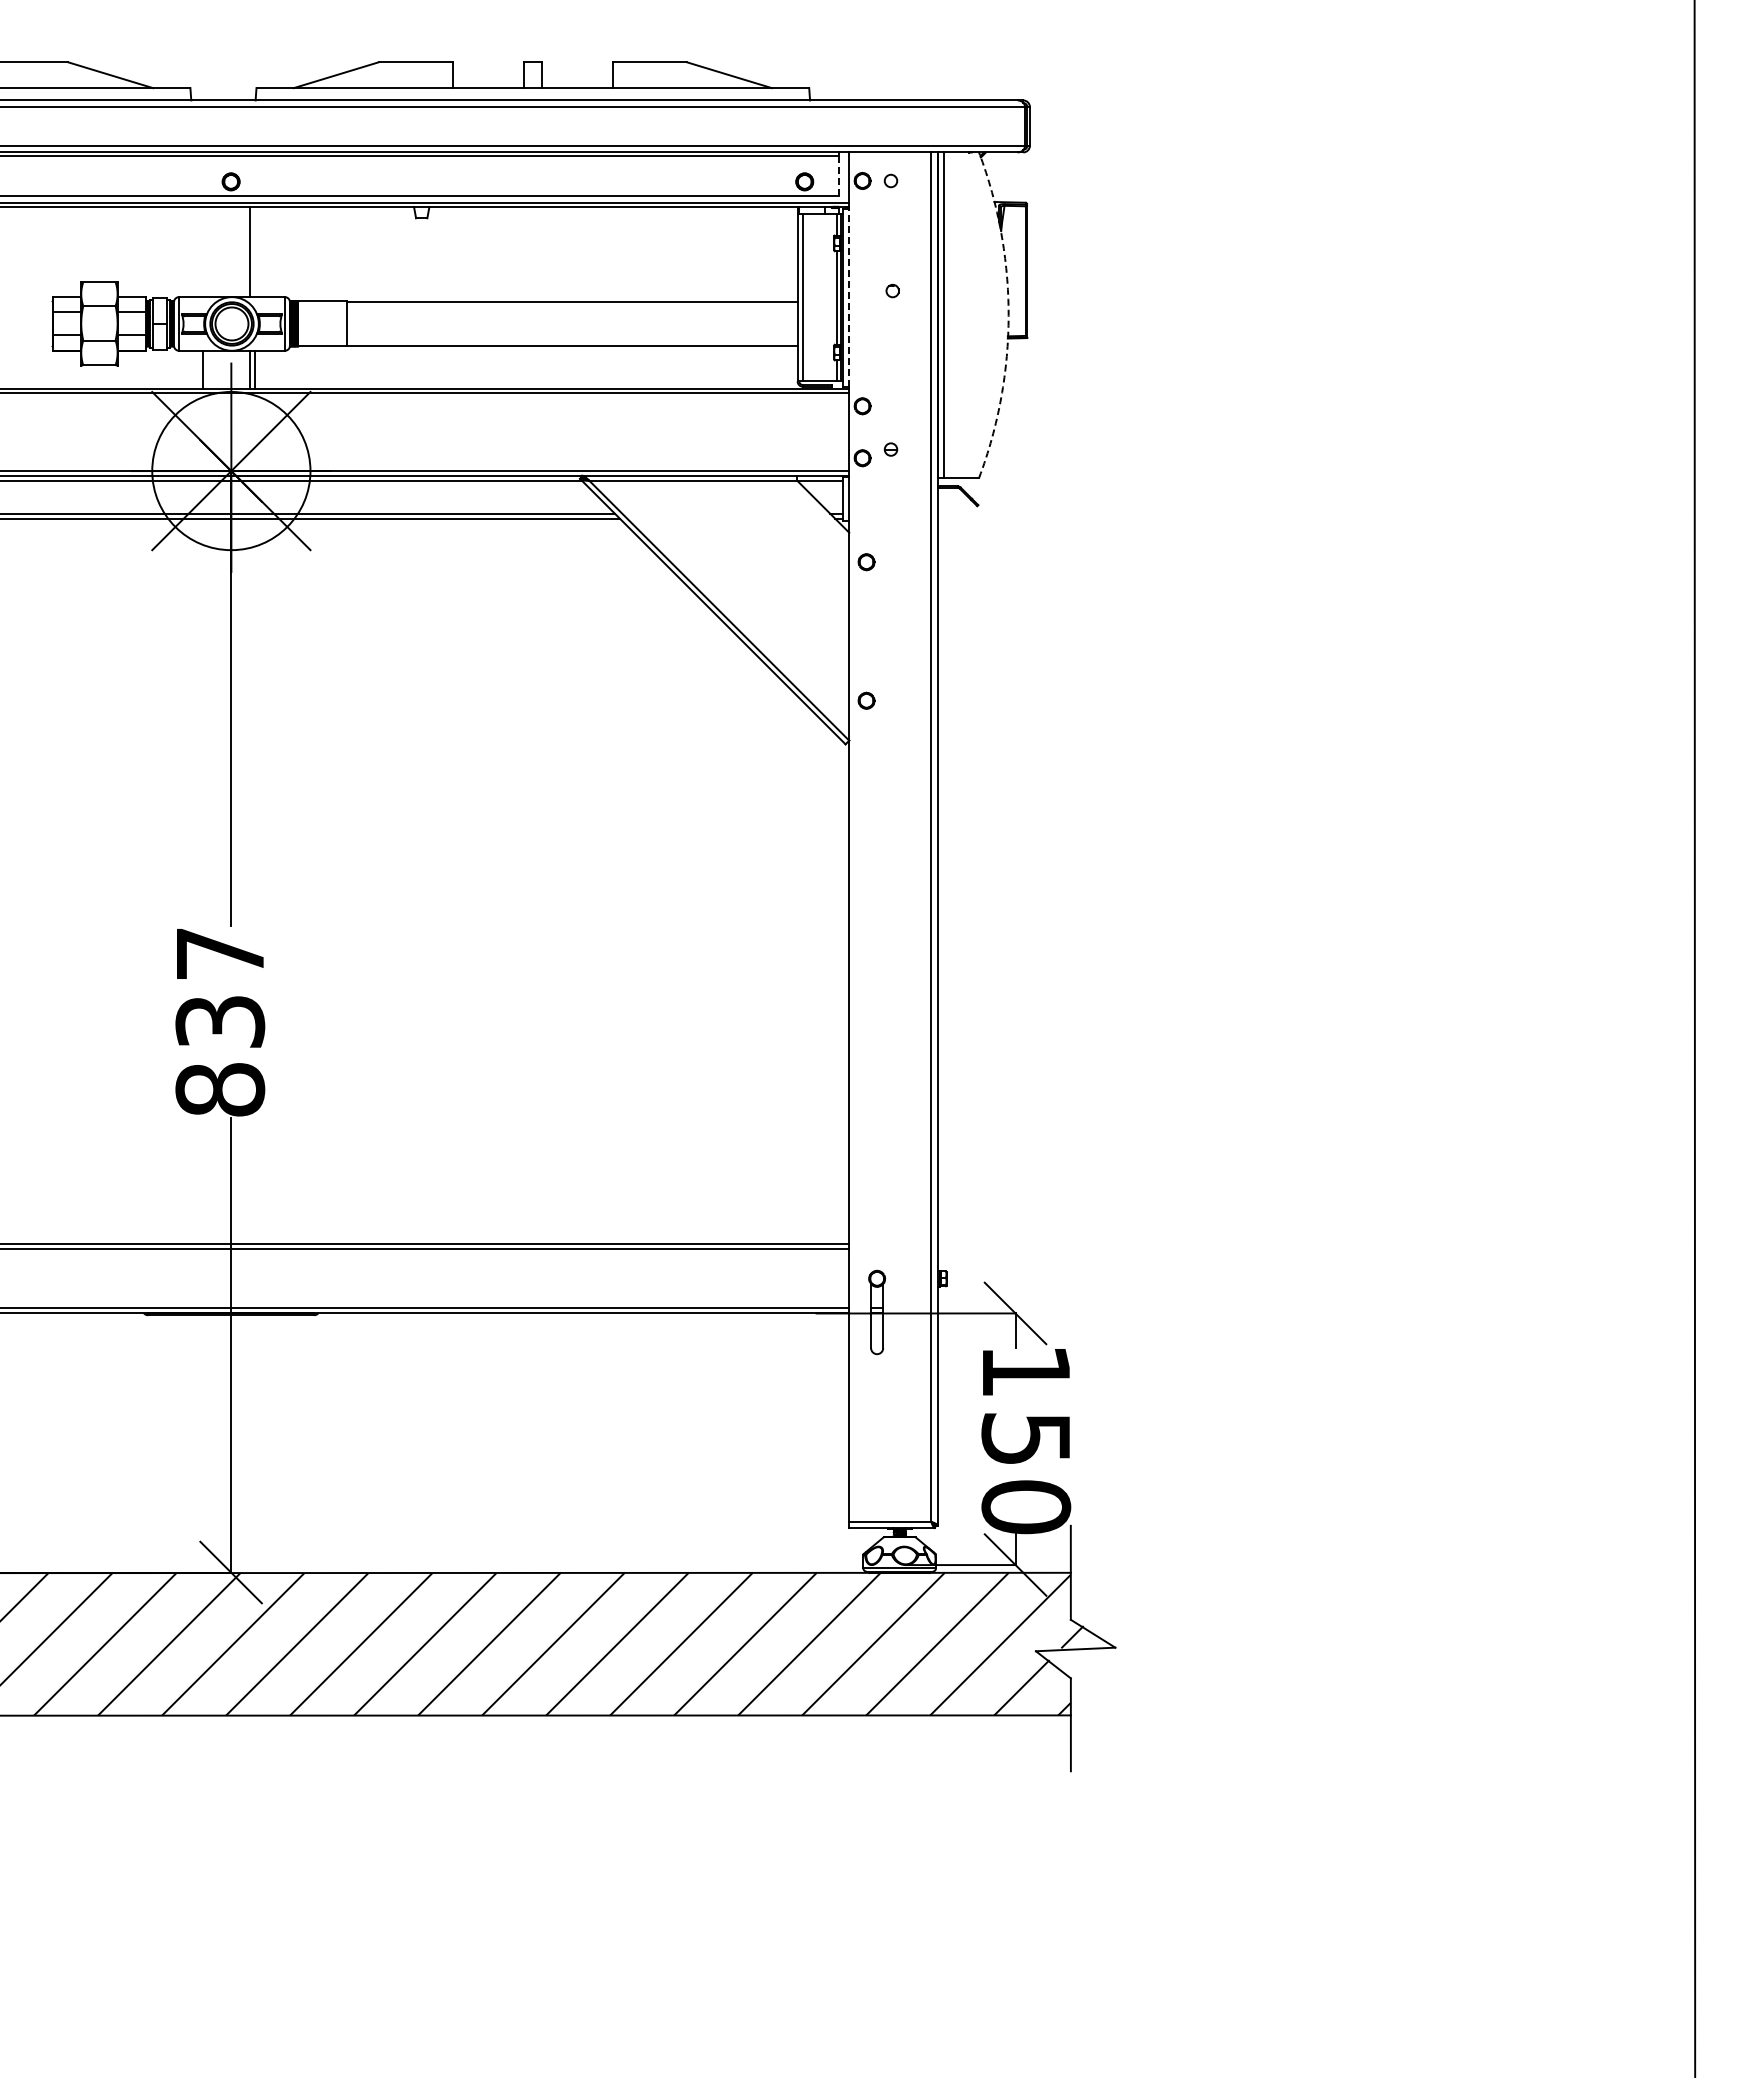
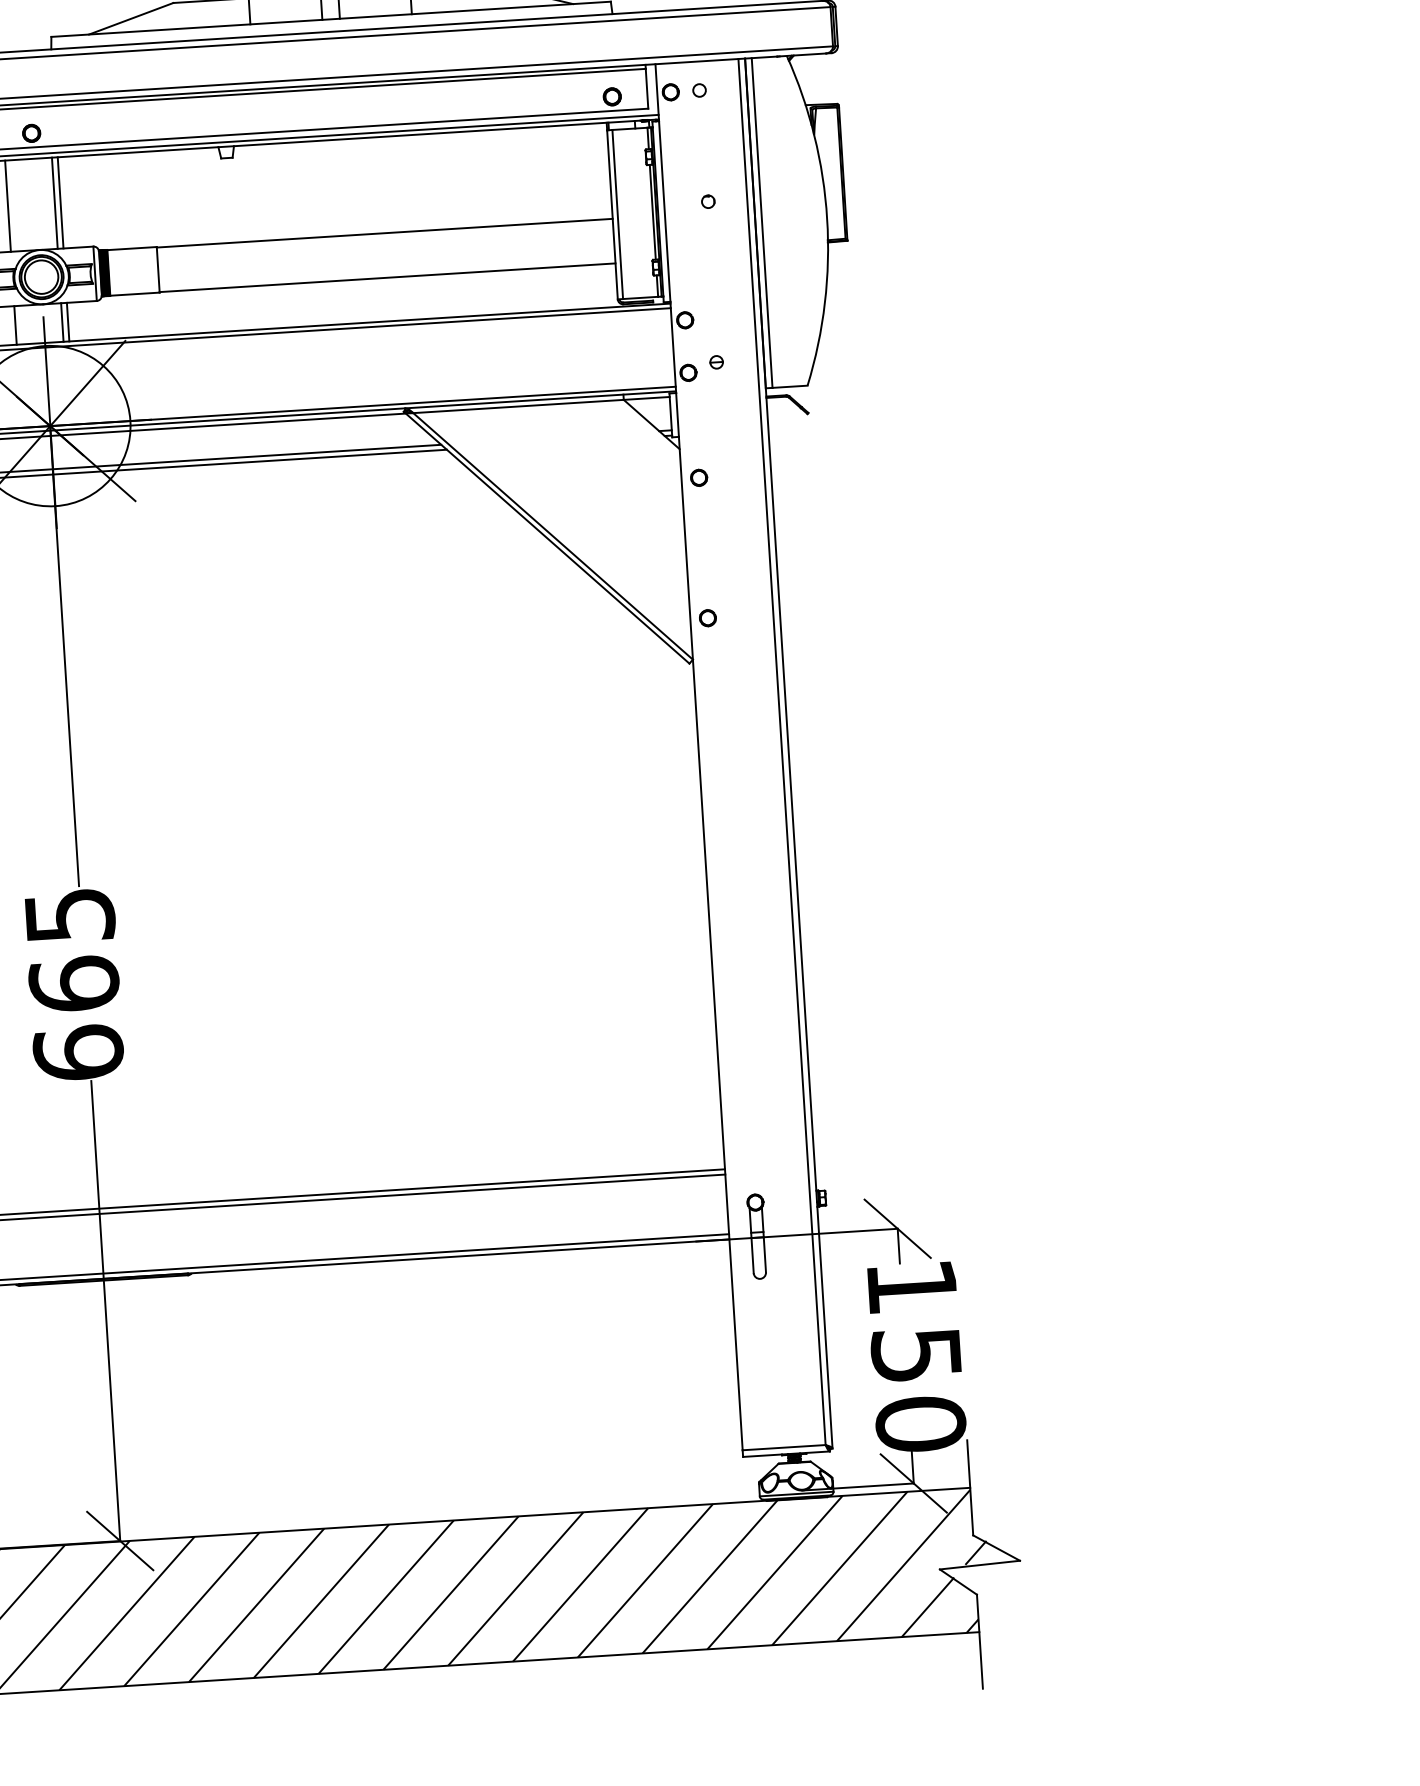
line: (839, 176) -> (647, 89), dashed -> solid
line: (203, 252) -> (8, 206), added
line: (255, 252) -> (60, 203), added
line: (849, 297) -> (664, 211), dashed -> solid
arc: (1008, 315) -> (827, 219), dashed -> solid
text: (220, 1022) -> (74, 984), 837 -> 665

